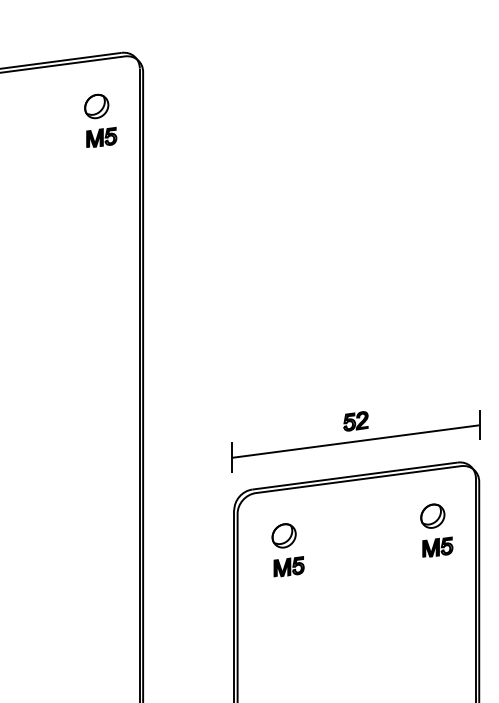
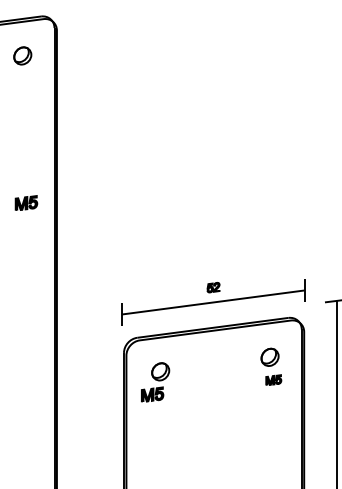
part: (101, 136) -> (26, 202), moved
part: (355, 421) -> (213, 287), size x0.7
part: (437, 546) -> (273, 379), size x0.7
part: (288, 566) -> (152, 394), moved

